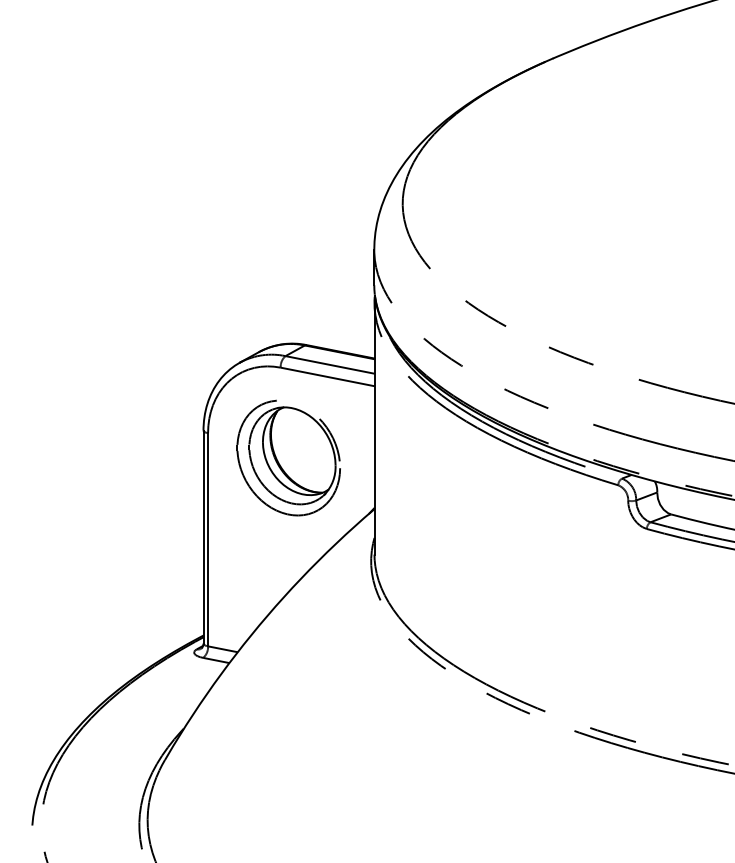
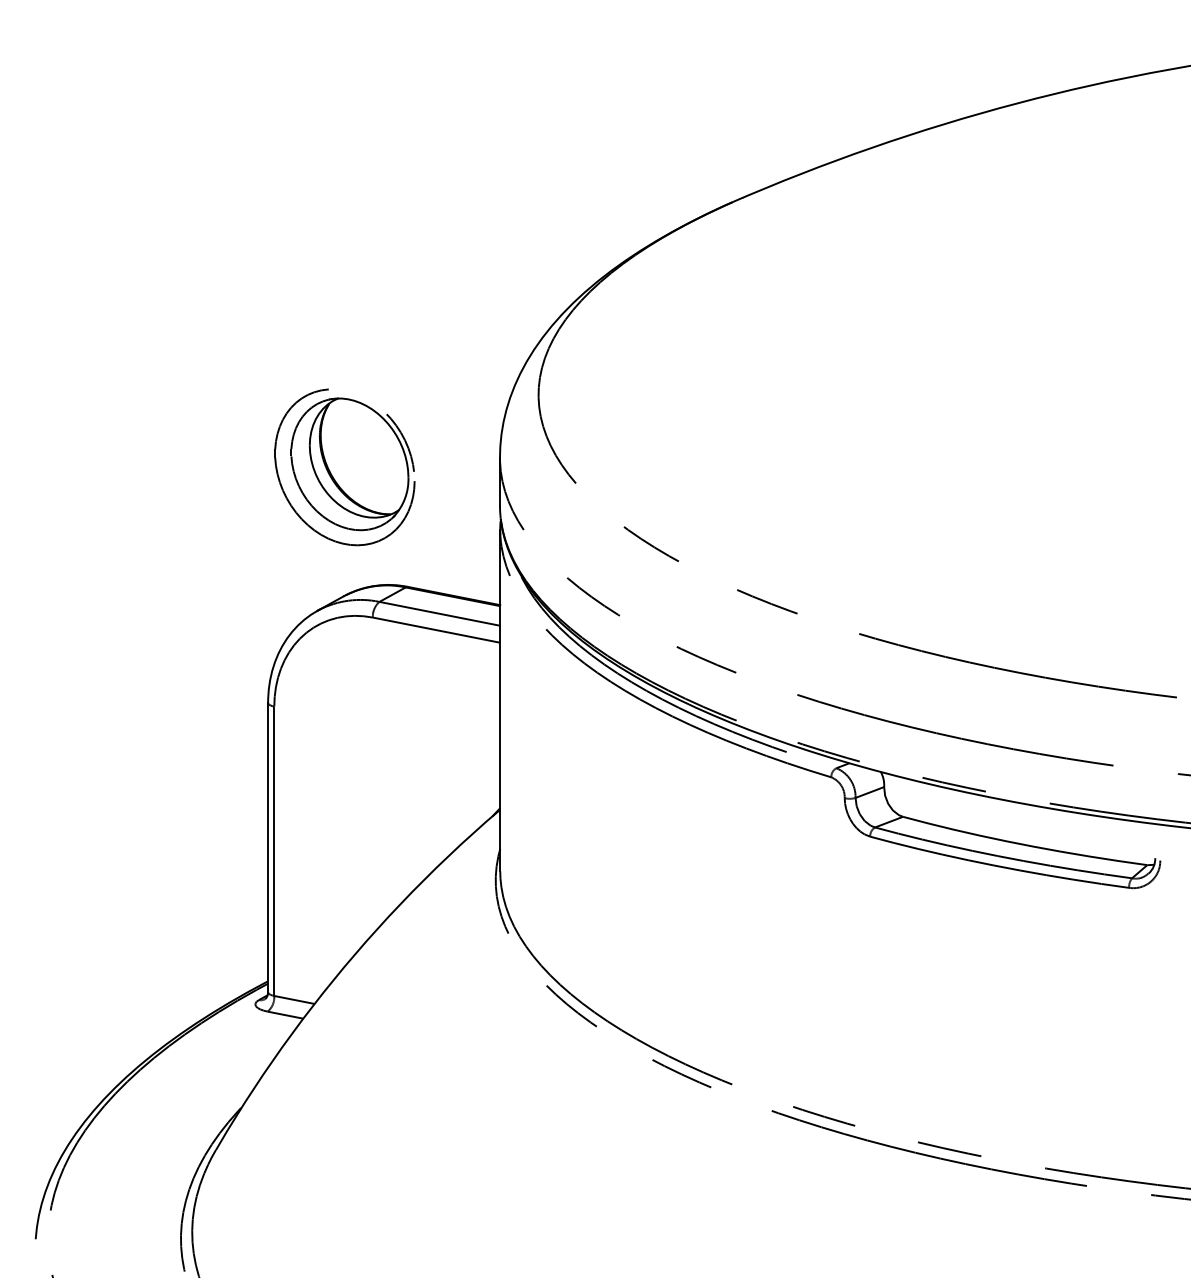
part: (288, 458) -> (344, 467), moved

